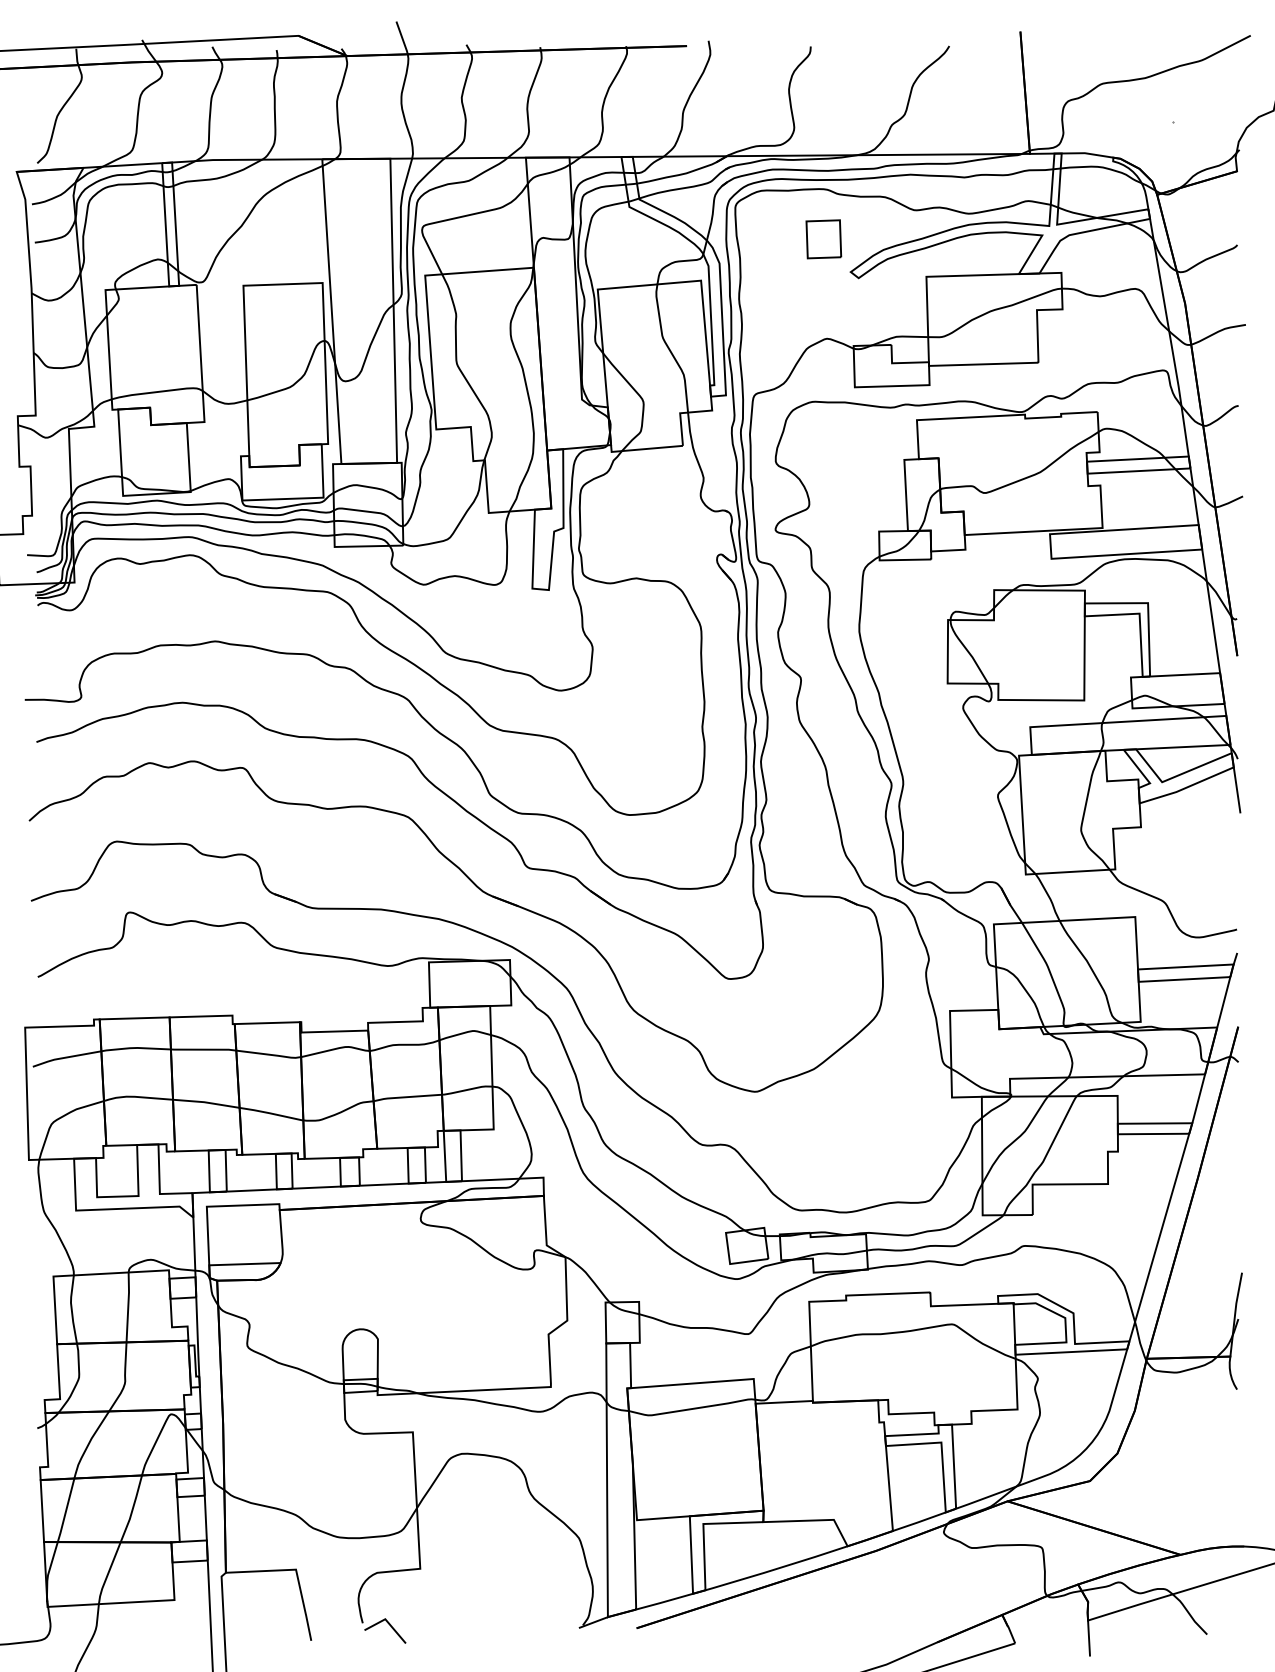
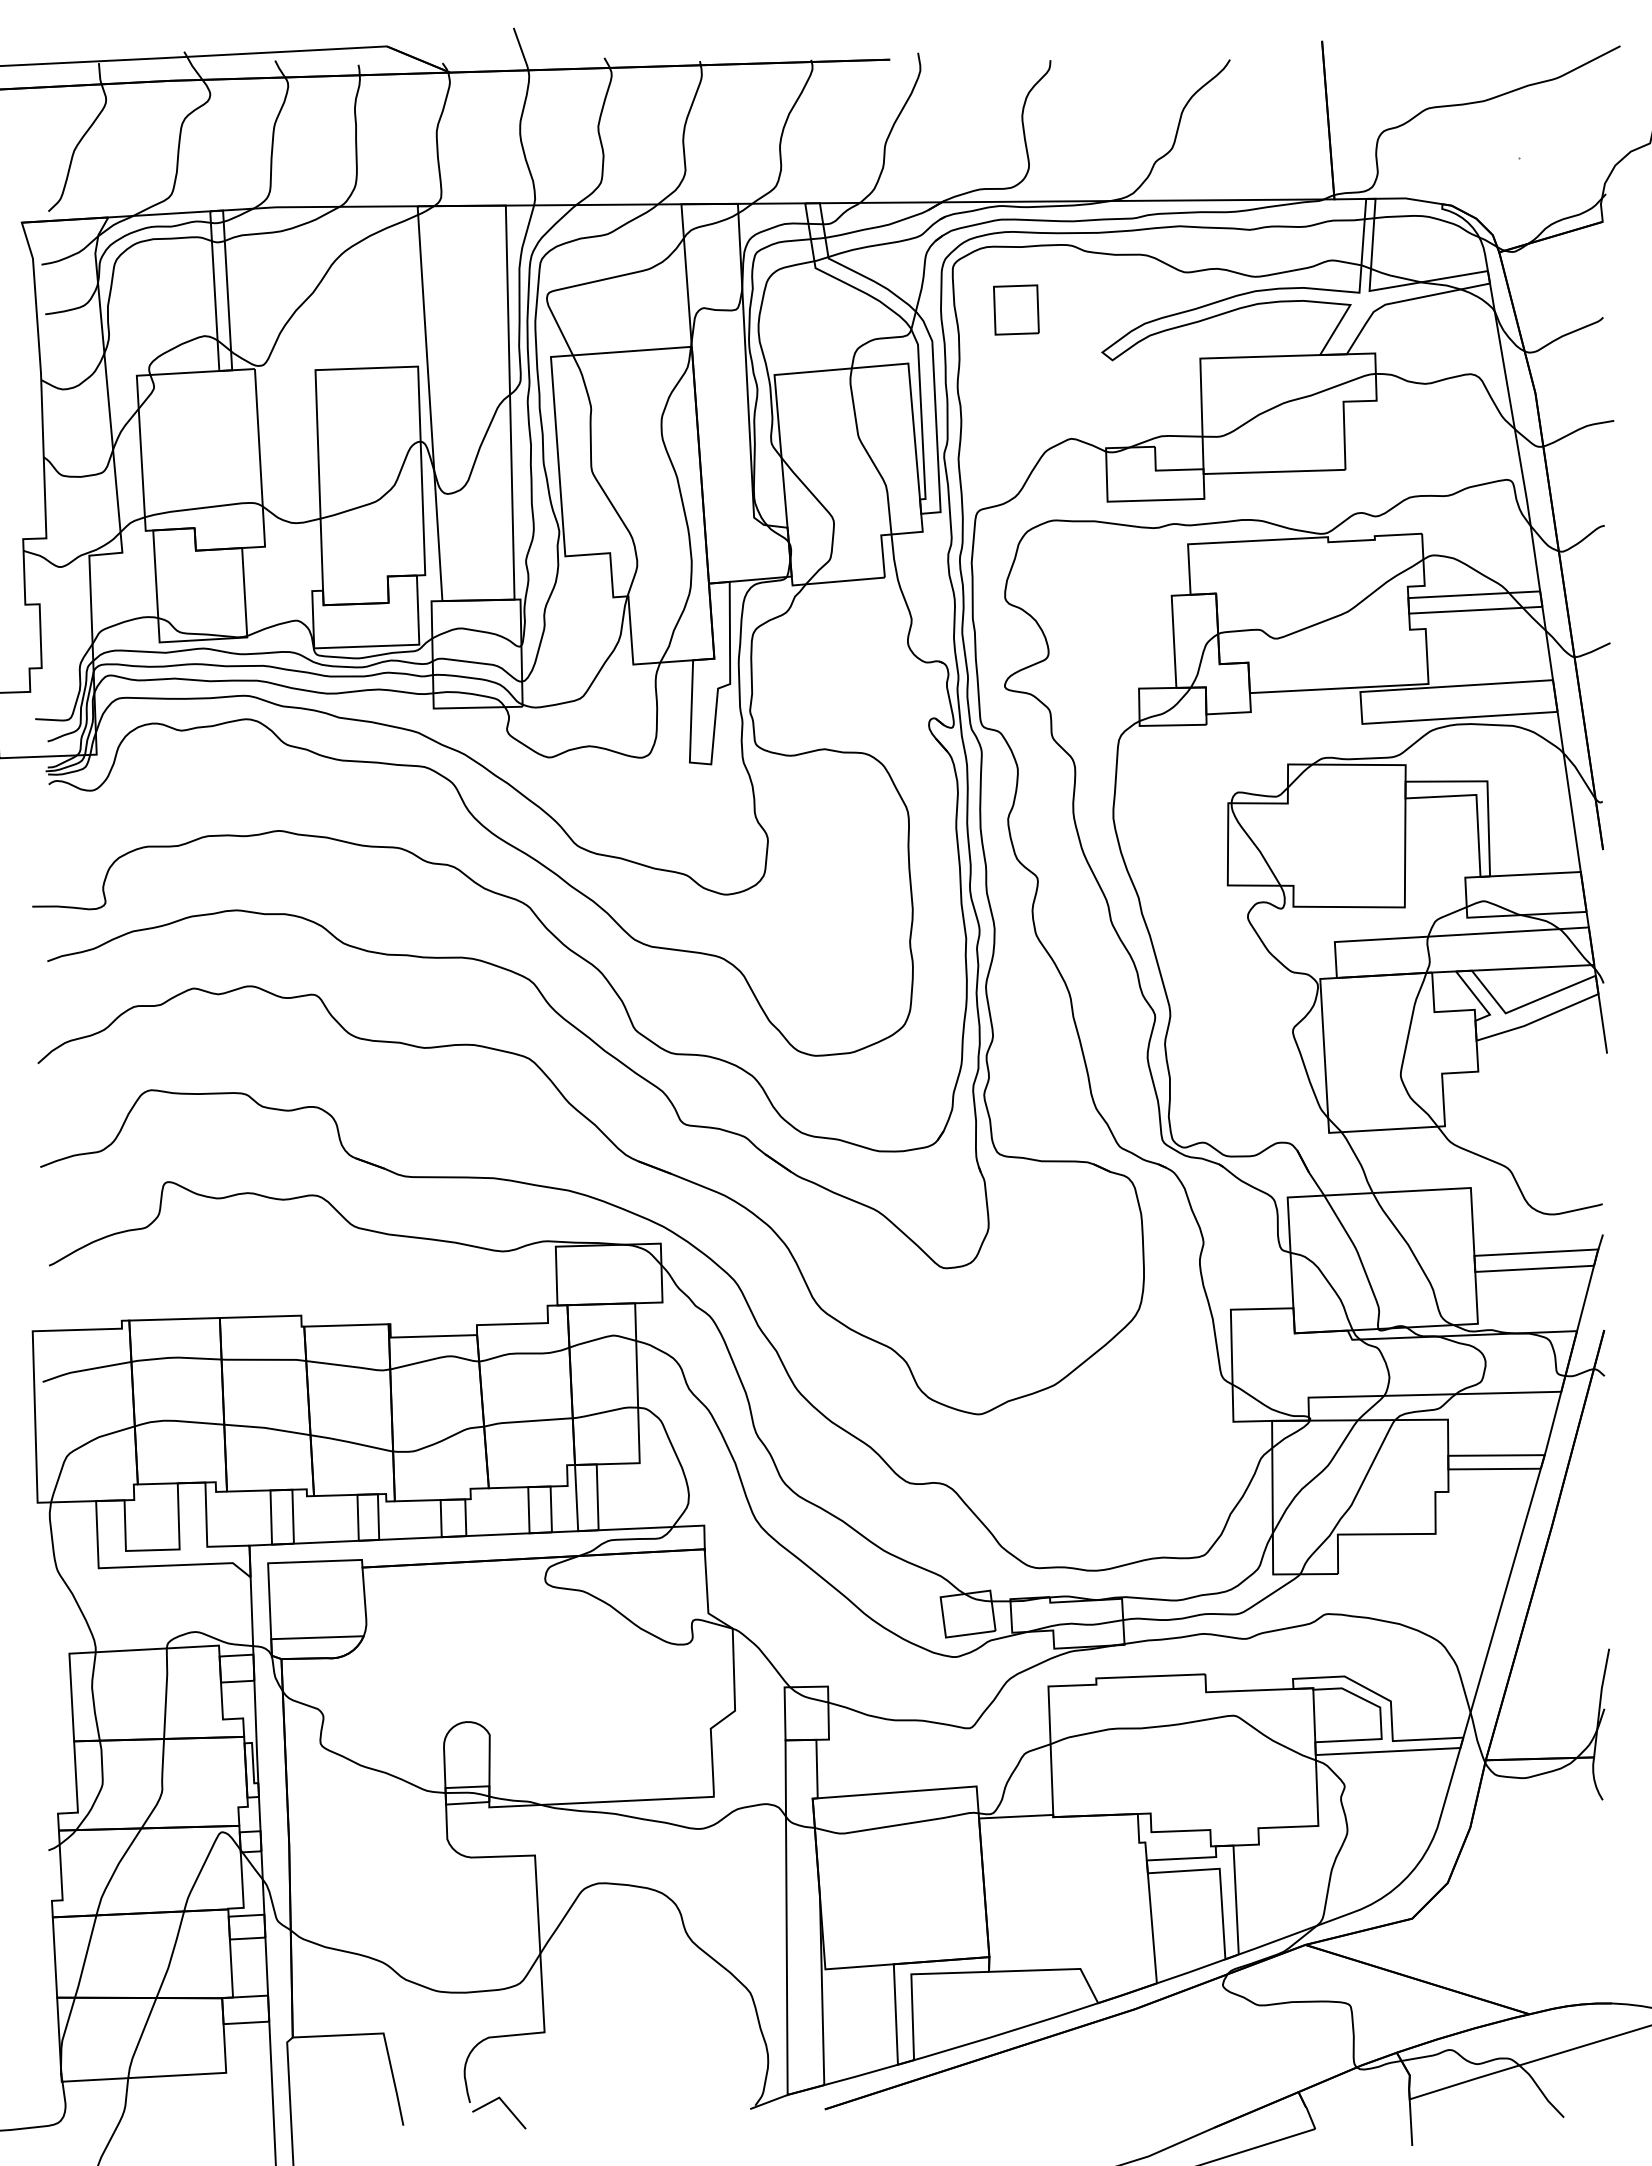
part: (823, 238) -> (1016, 309), moved

